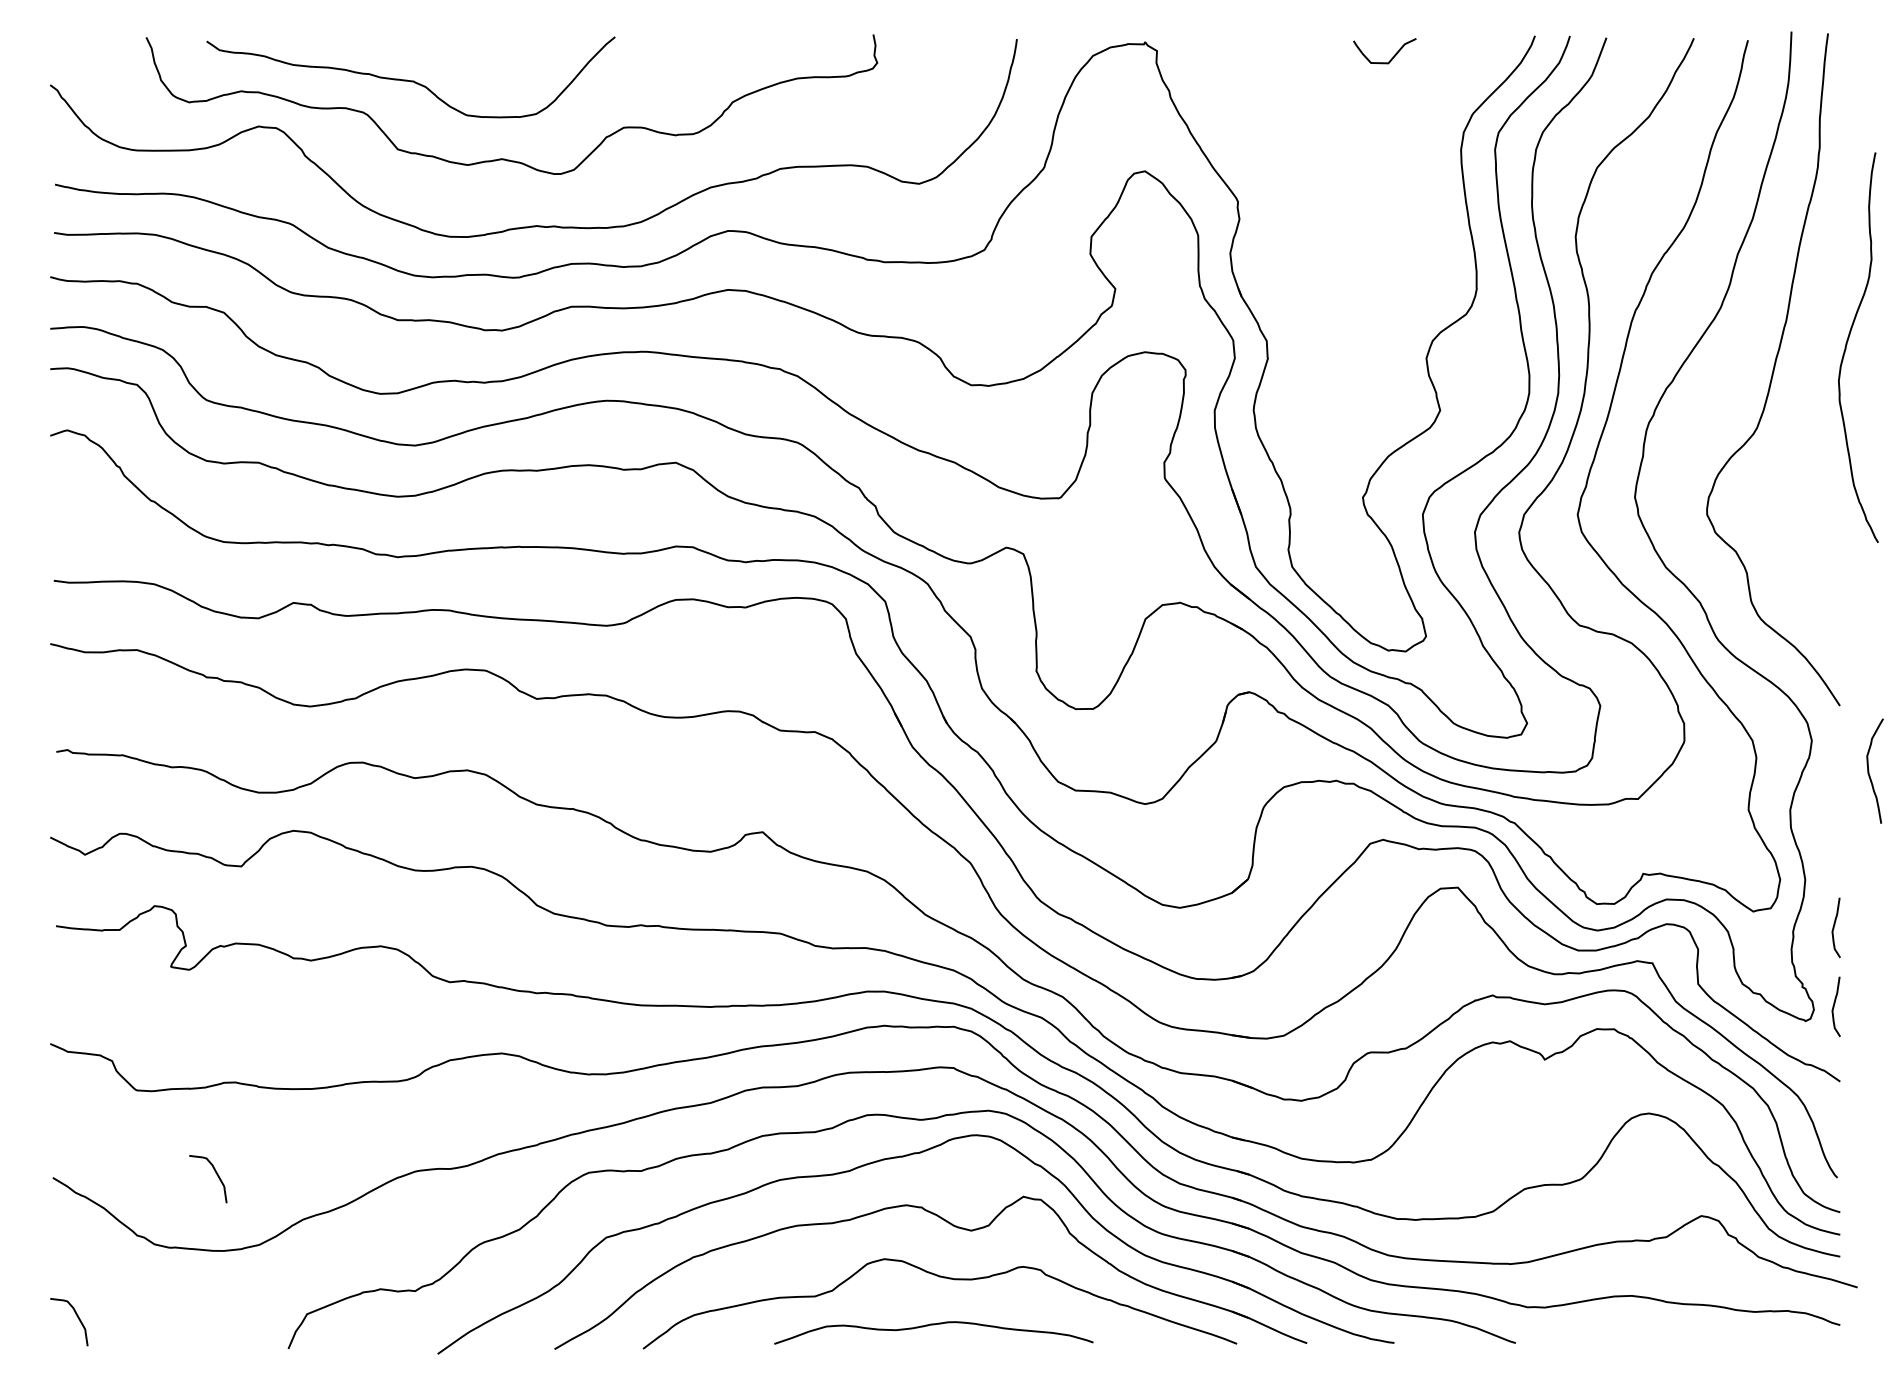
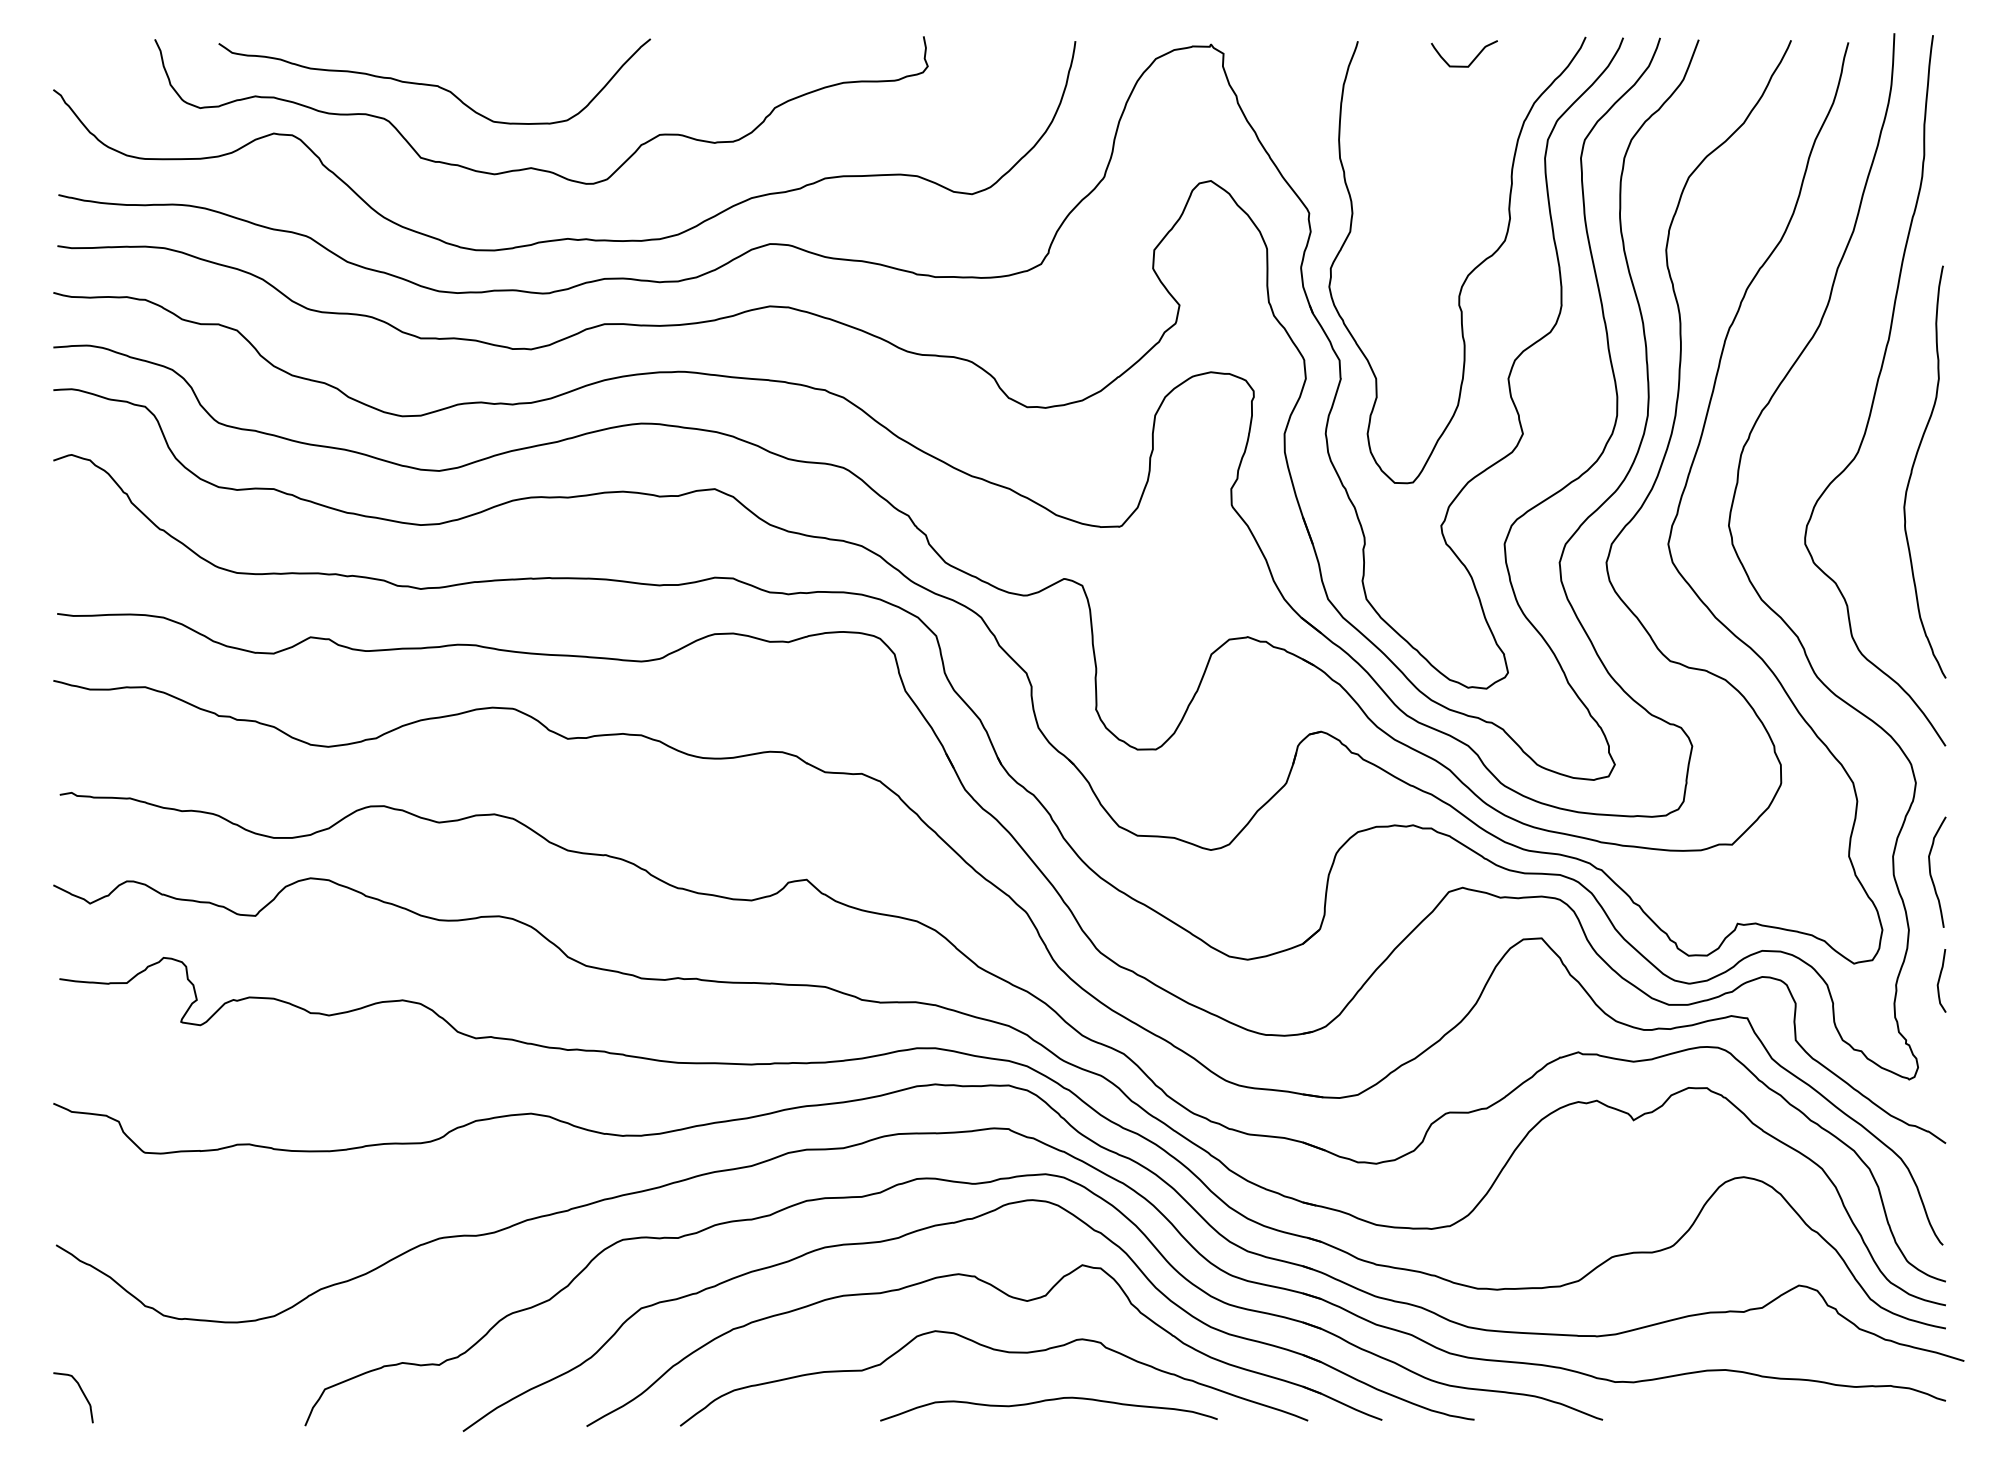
curve: (1390, 257) -> (1470, 272), added
curve: (1847, 344) -> (1913, 468), moved
curve: (1869, 770) -> (1931, 871), moved
curve: (1834, 1006) -> (1939, 1064), removed
curve: (215, 1173) -> (228, 1240), removed
curve: (933, 1325) -> (1048, 1401), moved

